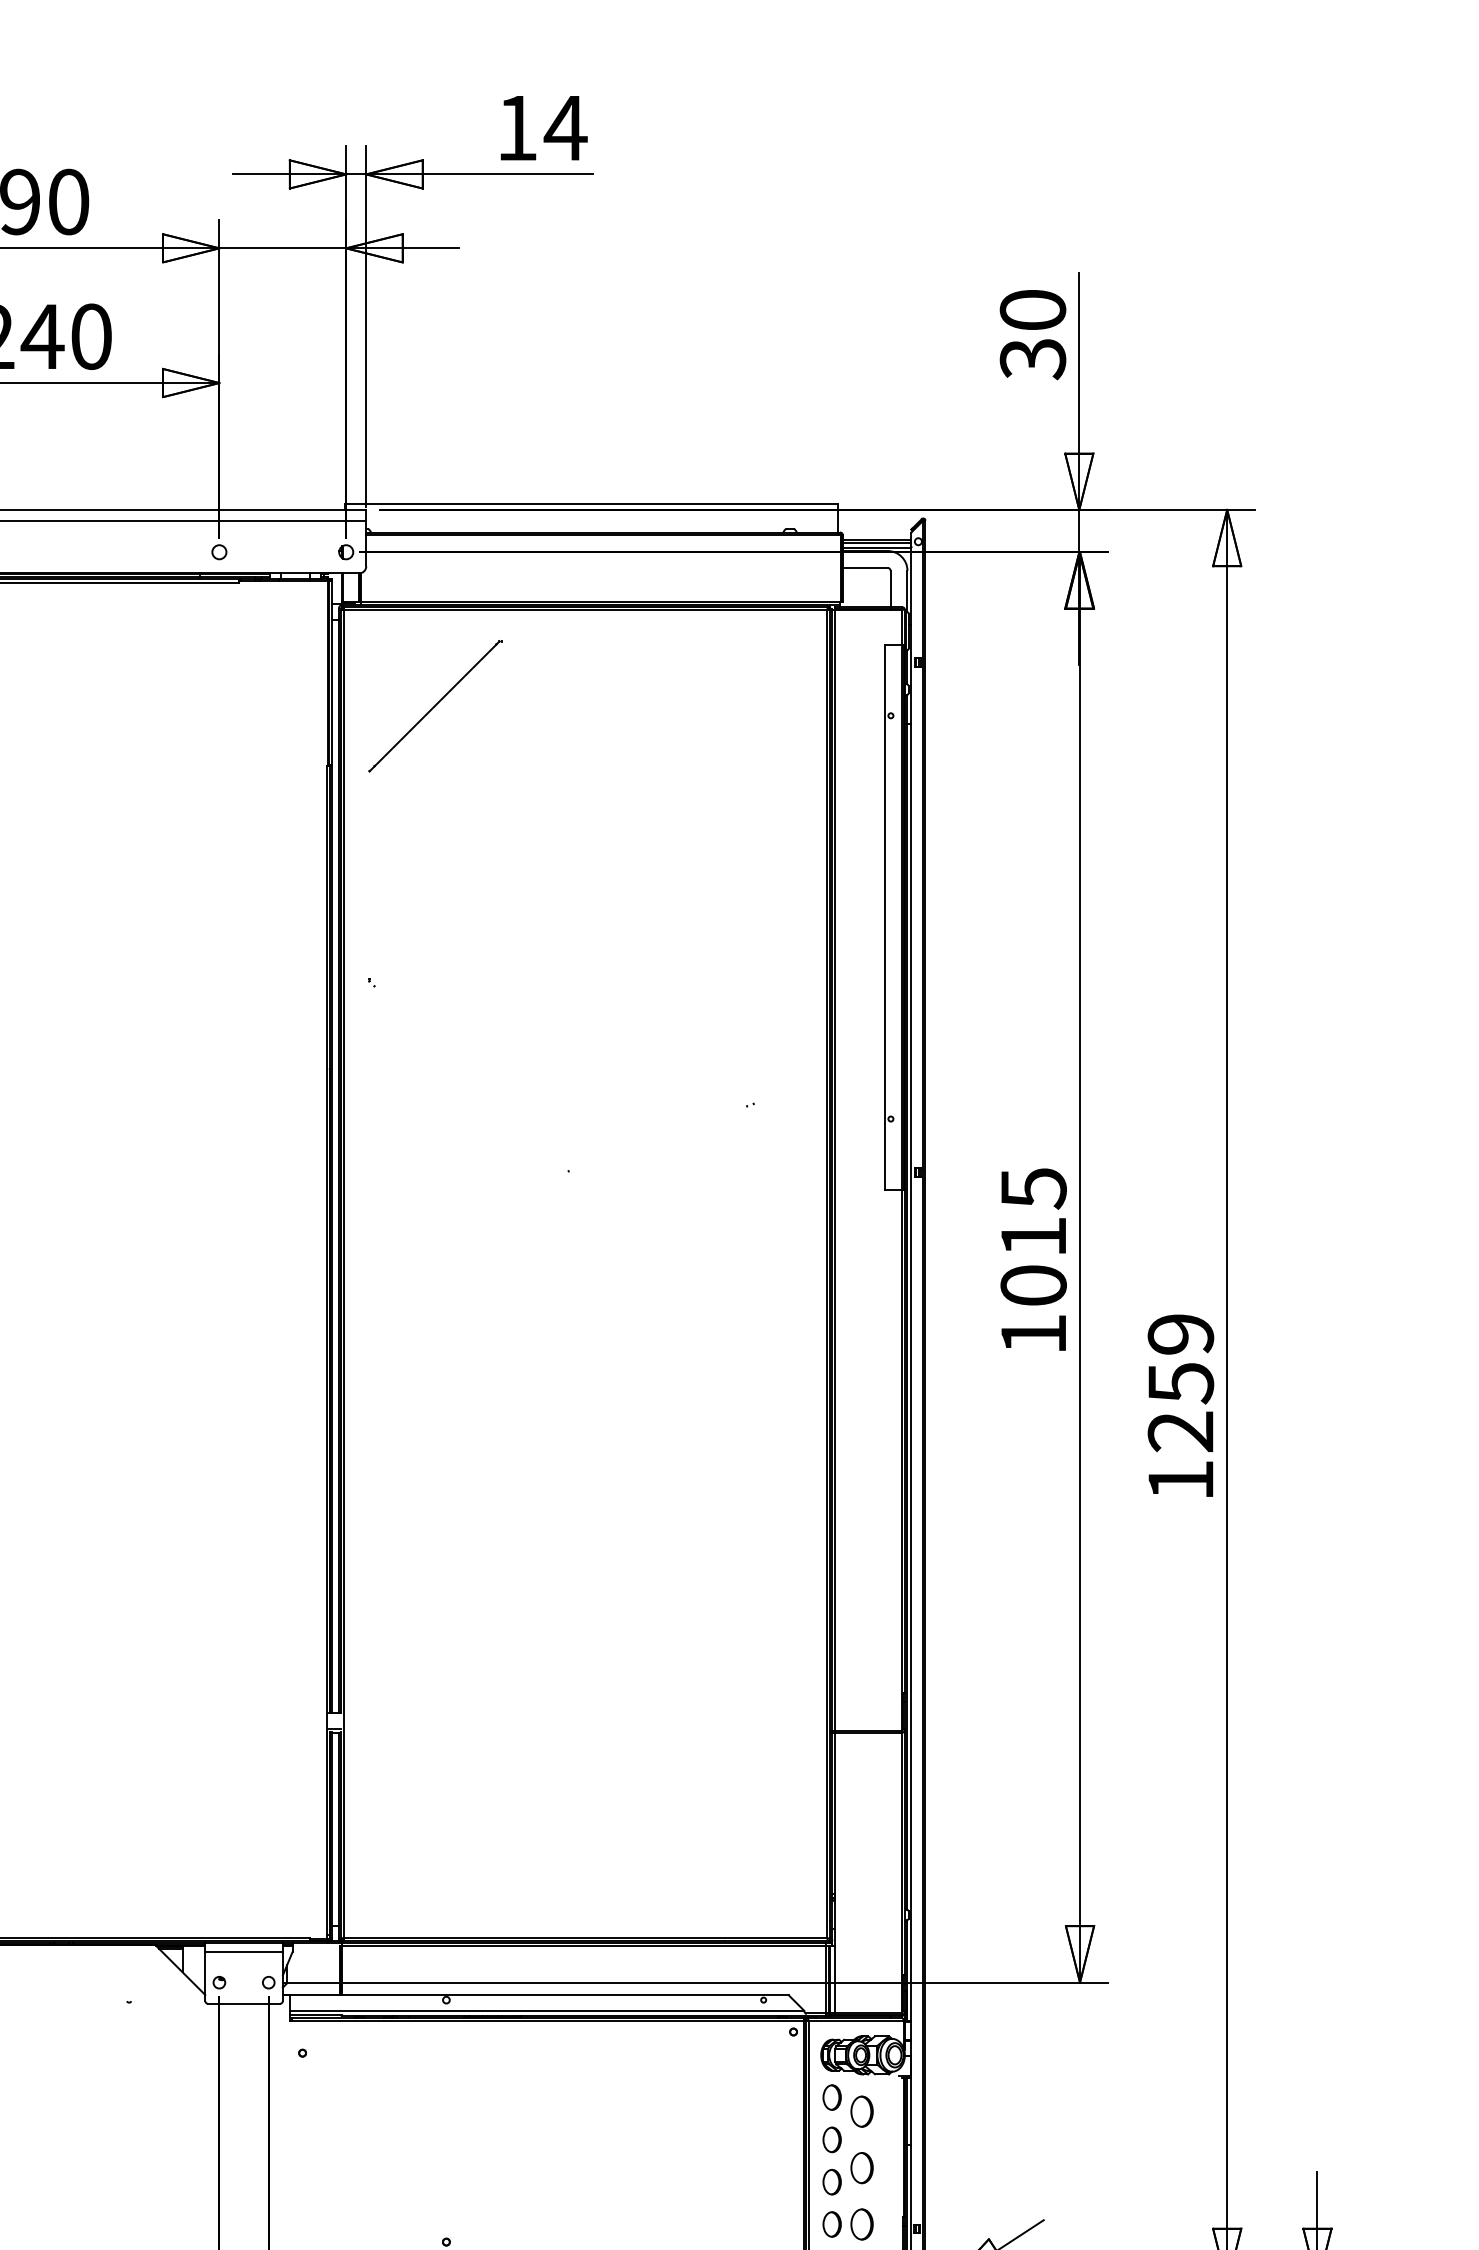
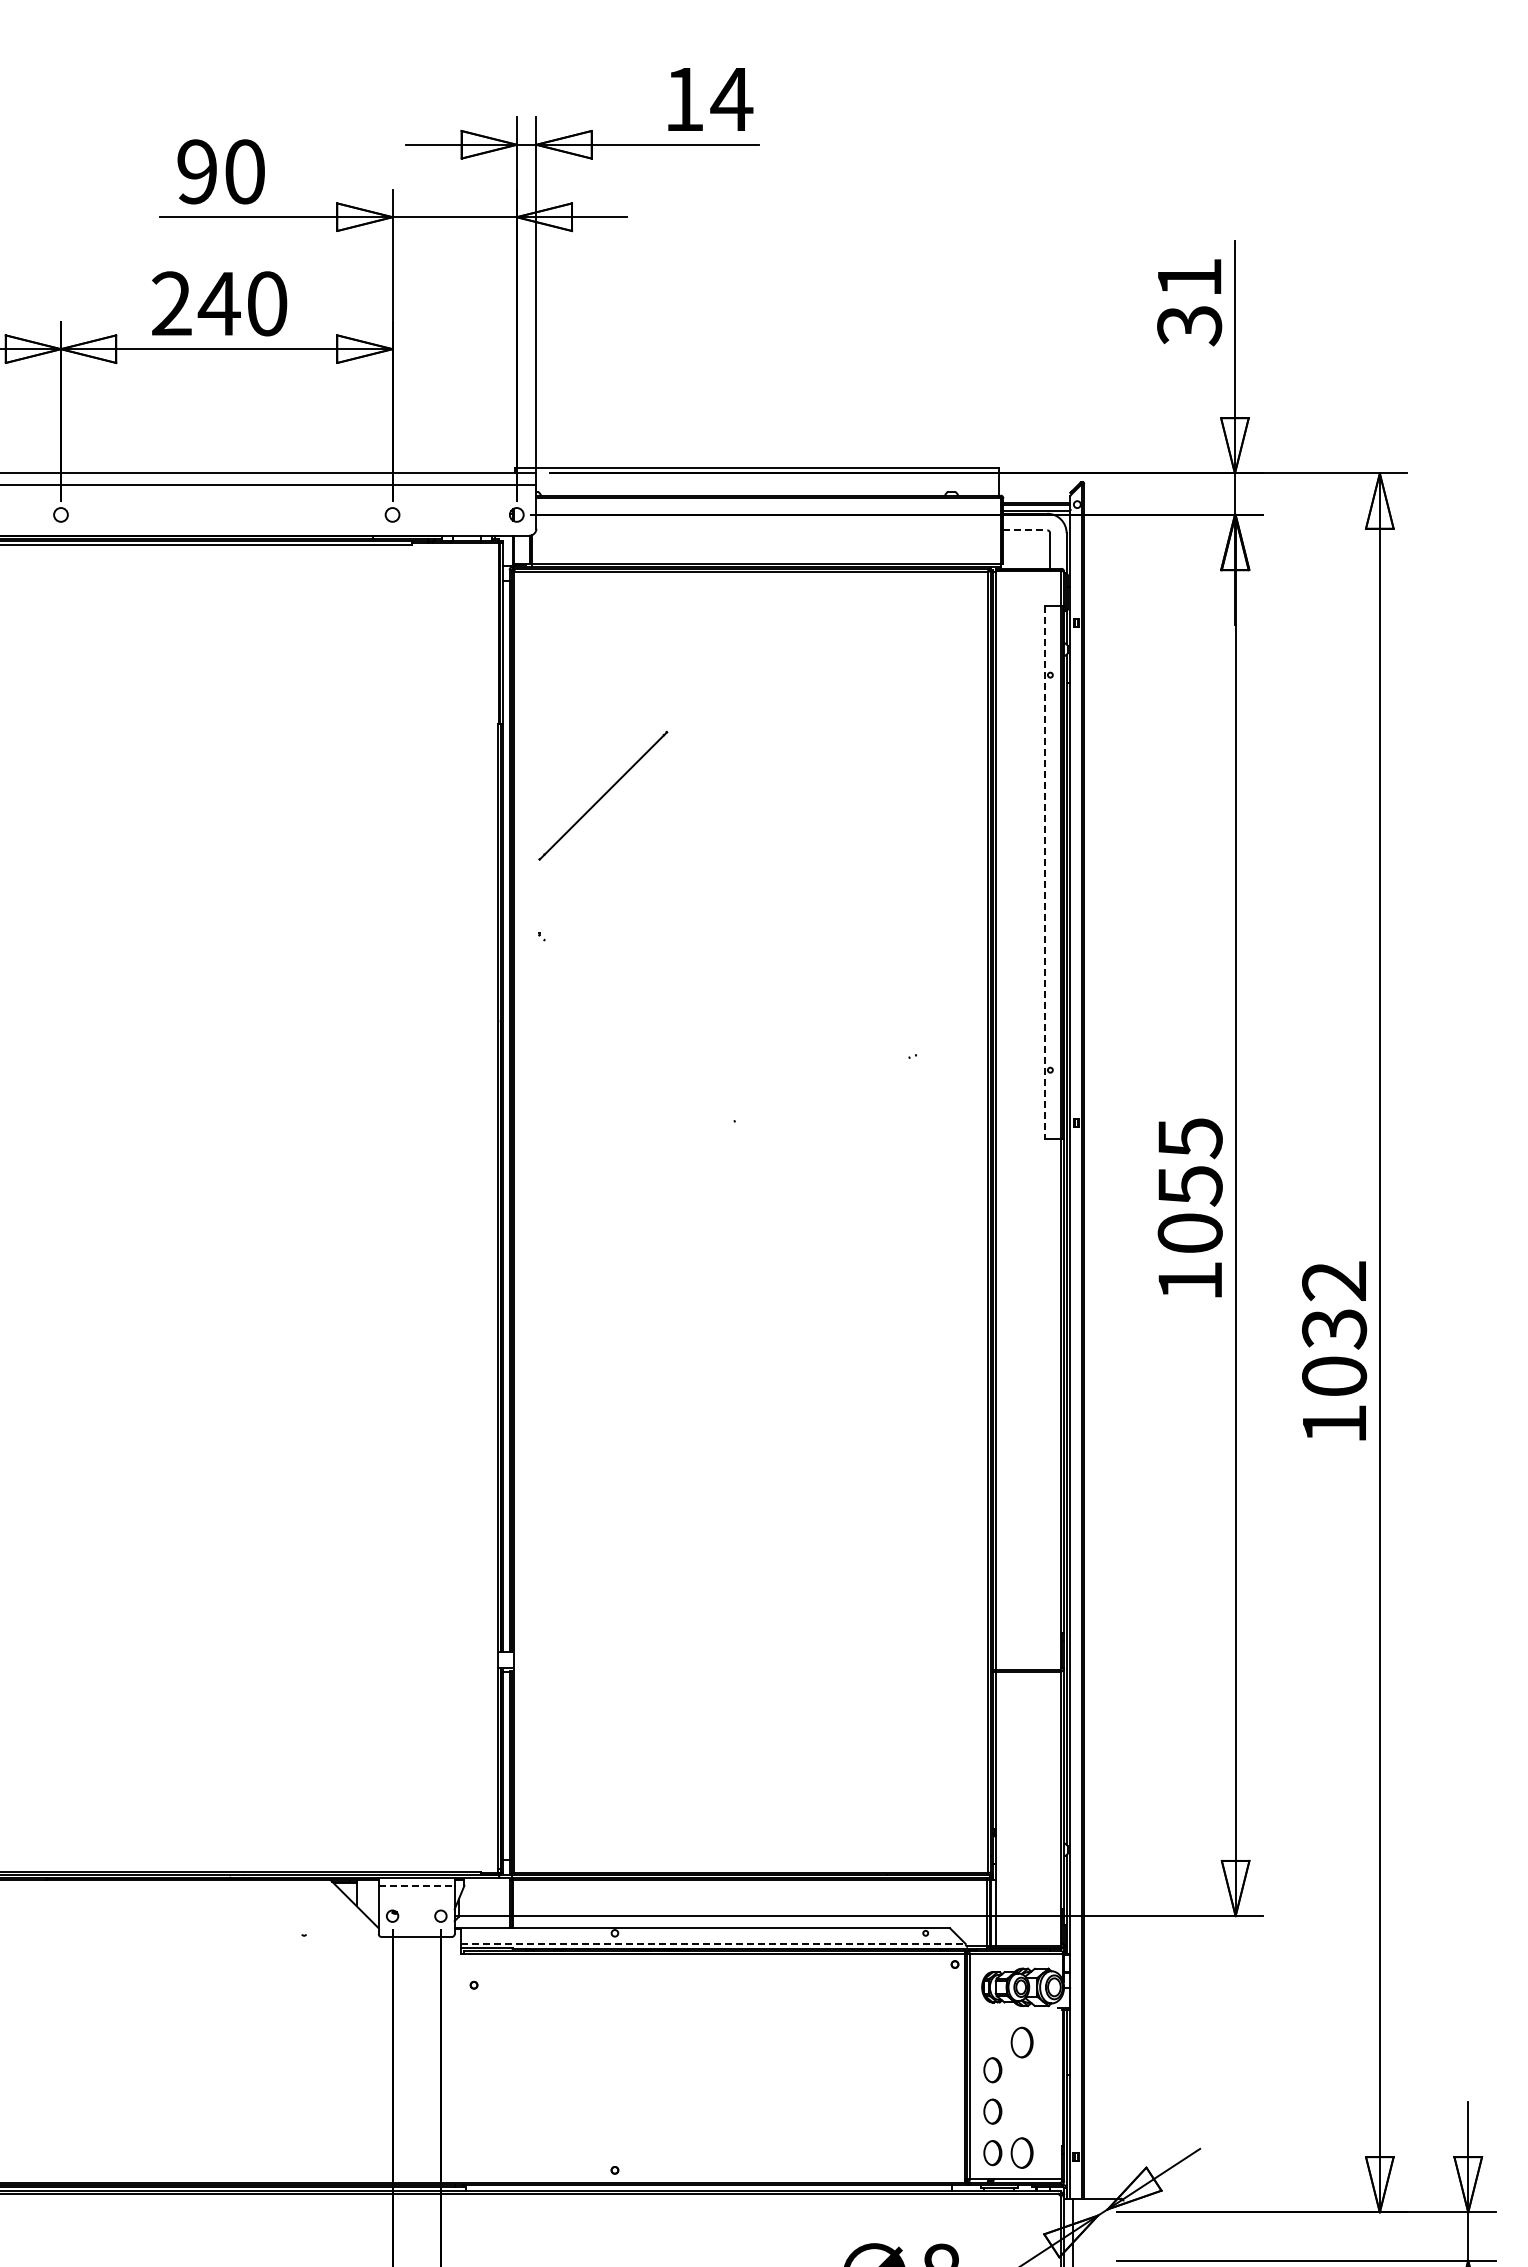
text: (1032, 309) -> (1189, 277), 30 -> 31
line: (865, 568) -> (1025, 530), solid -> dashed
line: (434, 705) -> (603, 795), moved
line: (884, 917) -> (1044, 872), solid -> dashed
text: (1033, 1237) -> (1190, 1186), 1015 -> 1055
text: (1180, 1382) -> (1334, 1328), 1259 -> 1032
line: (243, 1951) -> (416, 1885), solid -> dashed
line: (547, 2011) -> (713, 1944), solid -> dashed
part: (831, 2097) -> (992, 2028), removed
part: (861, 2167) -> (1021, 2097), removed

